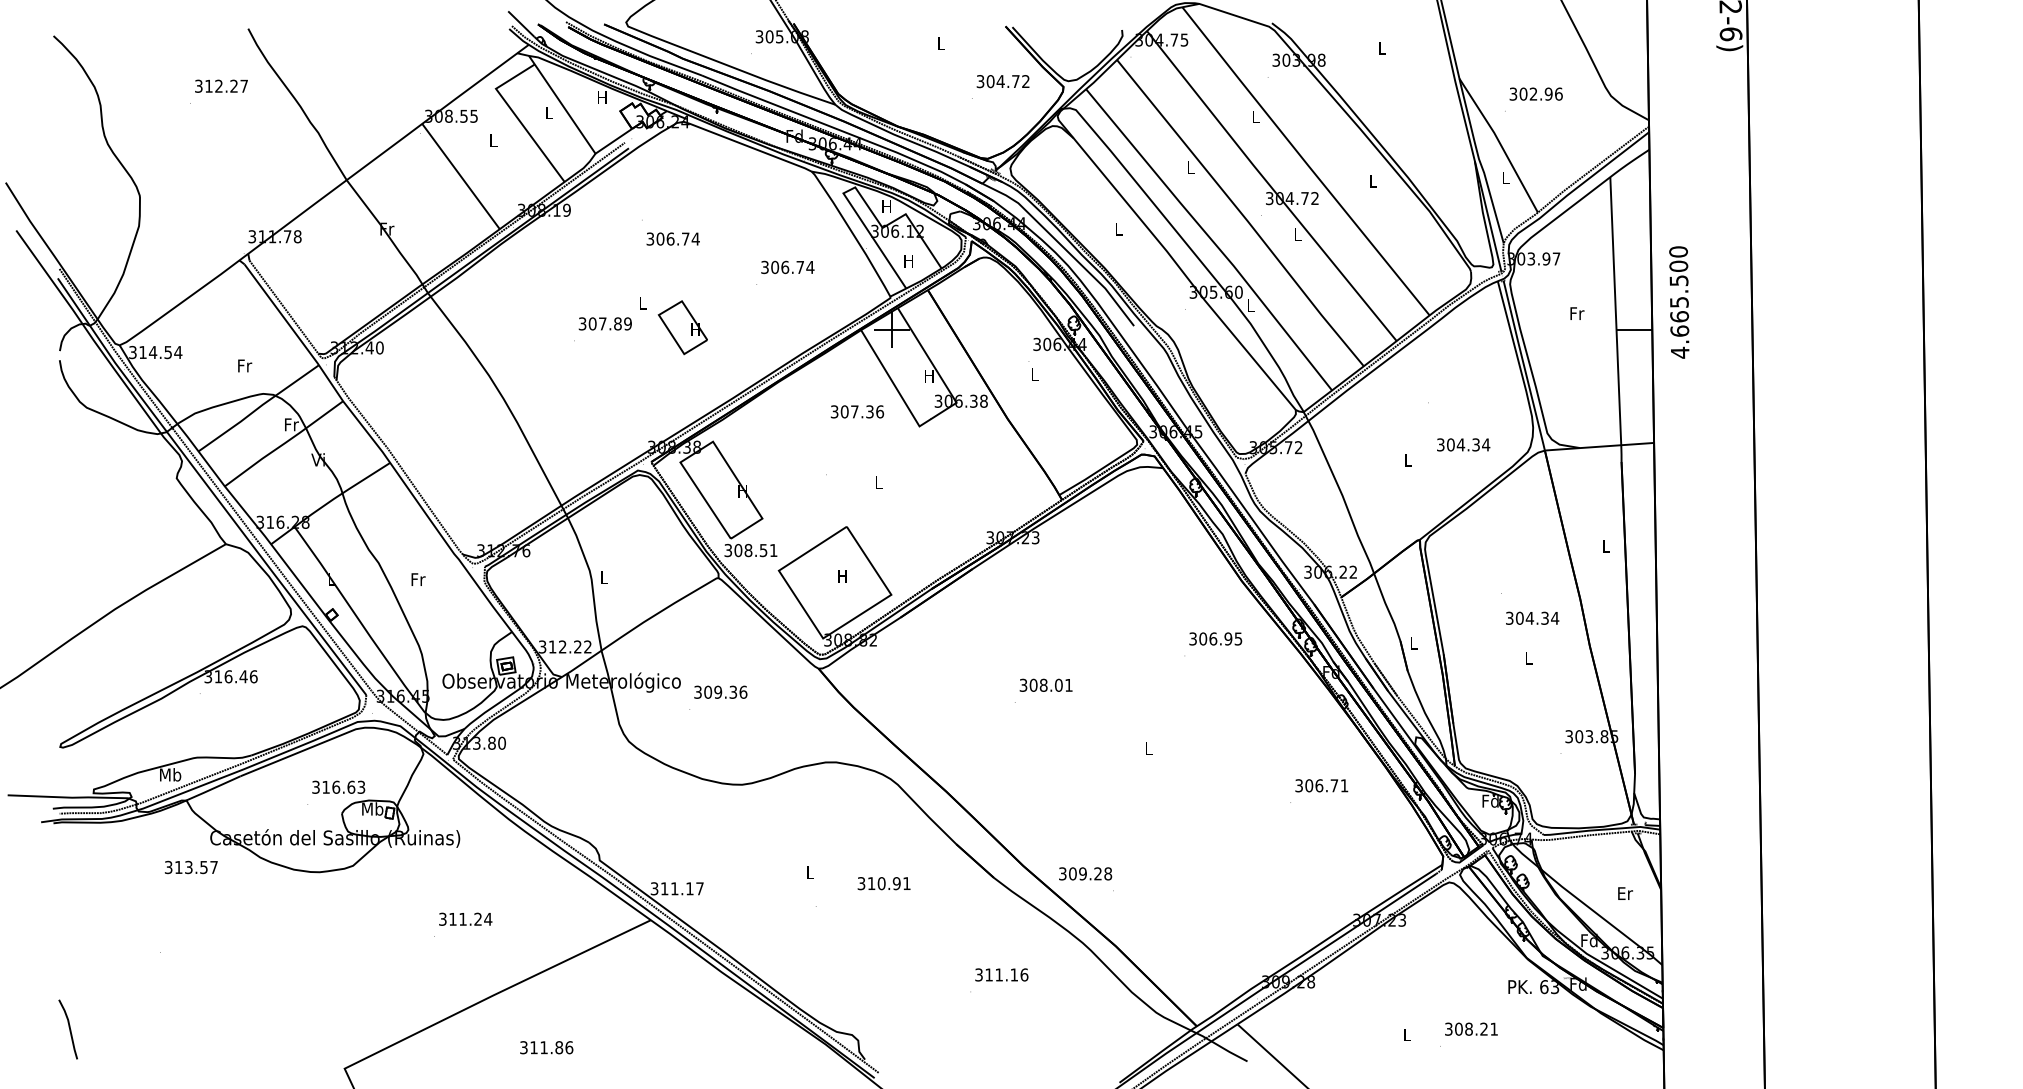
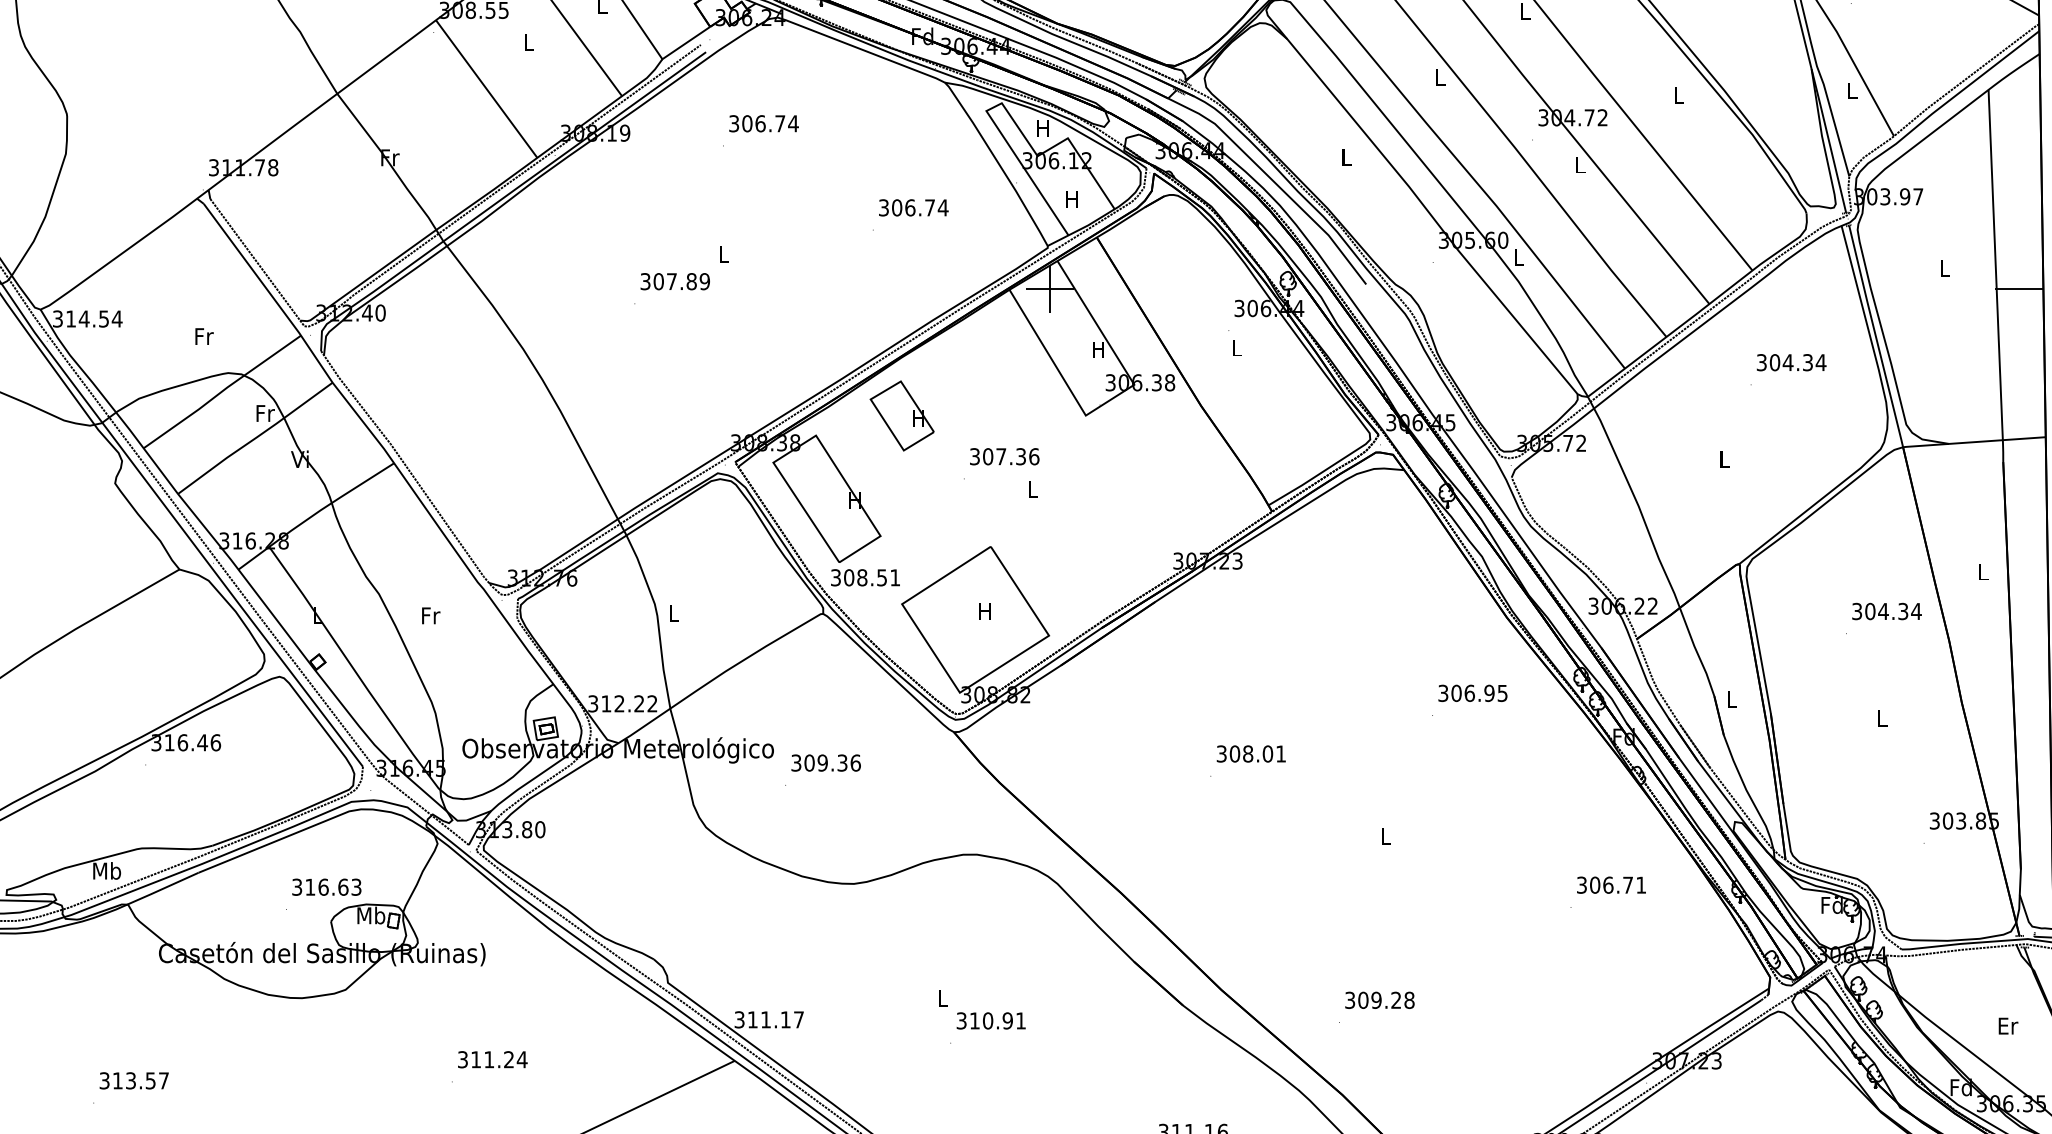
text: (672, 238) -> (763, 122), moved
text: (1577, 313) -> (1945, 268), Fr -> L
part: (682, 327) -> (901, 415), moved
text: (857, 411) -> (1004, 456), moved
text: (1463, 444) -> (1791, 362), moved
text: (1532, 617) -> (1886, 610), moved
text: (191, 867) -> (134, 1080), moved
text: (1085, 873) -> (1379, 999), moved
text: (883, 883) -> (990, 1020), moved

